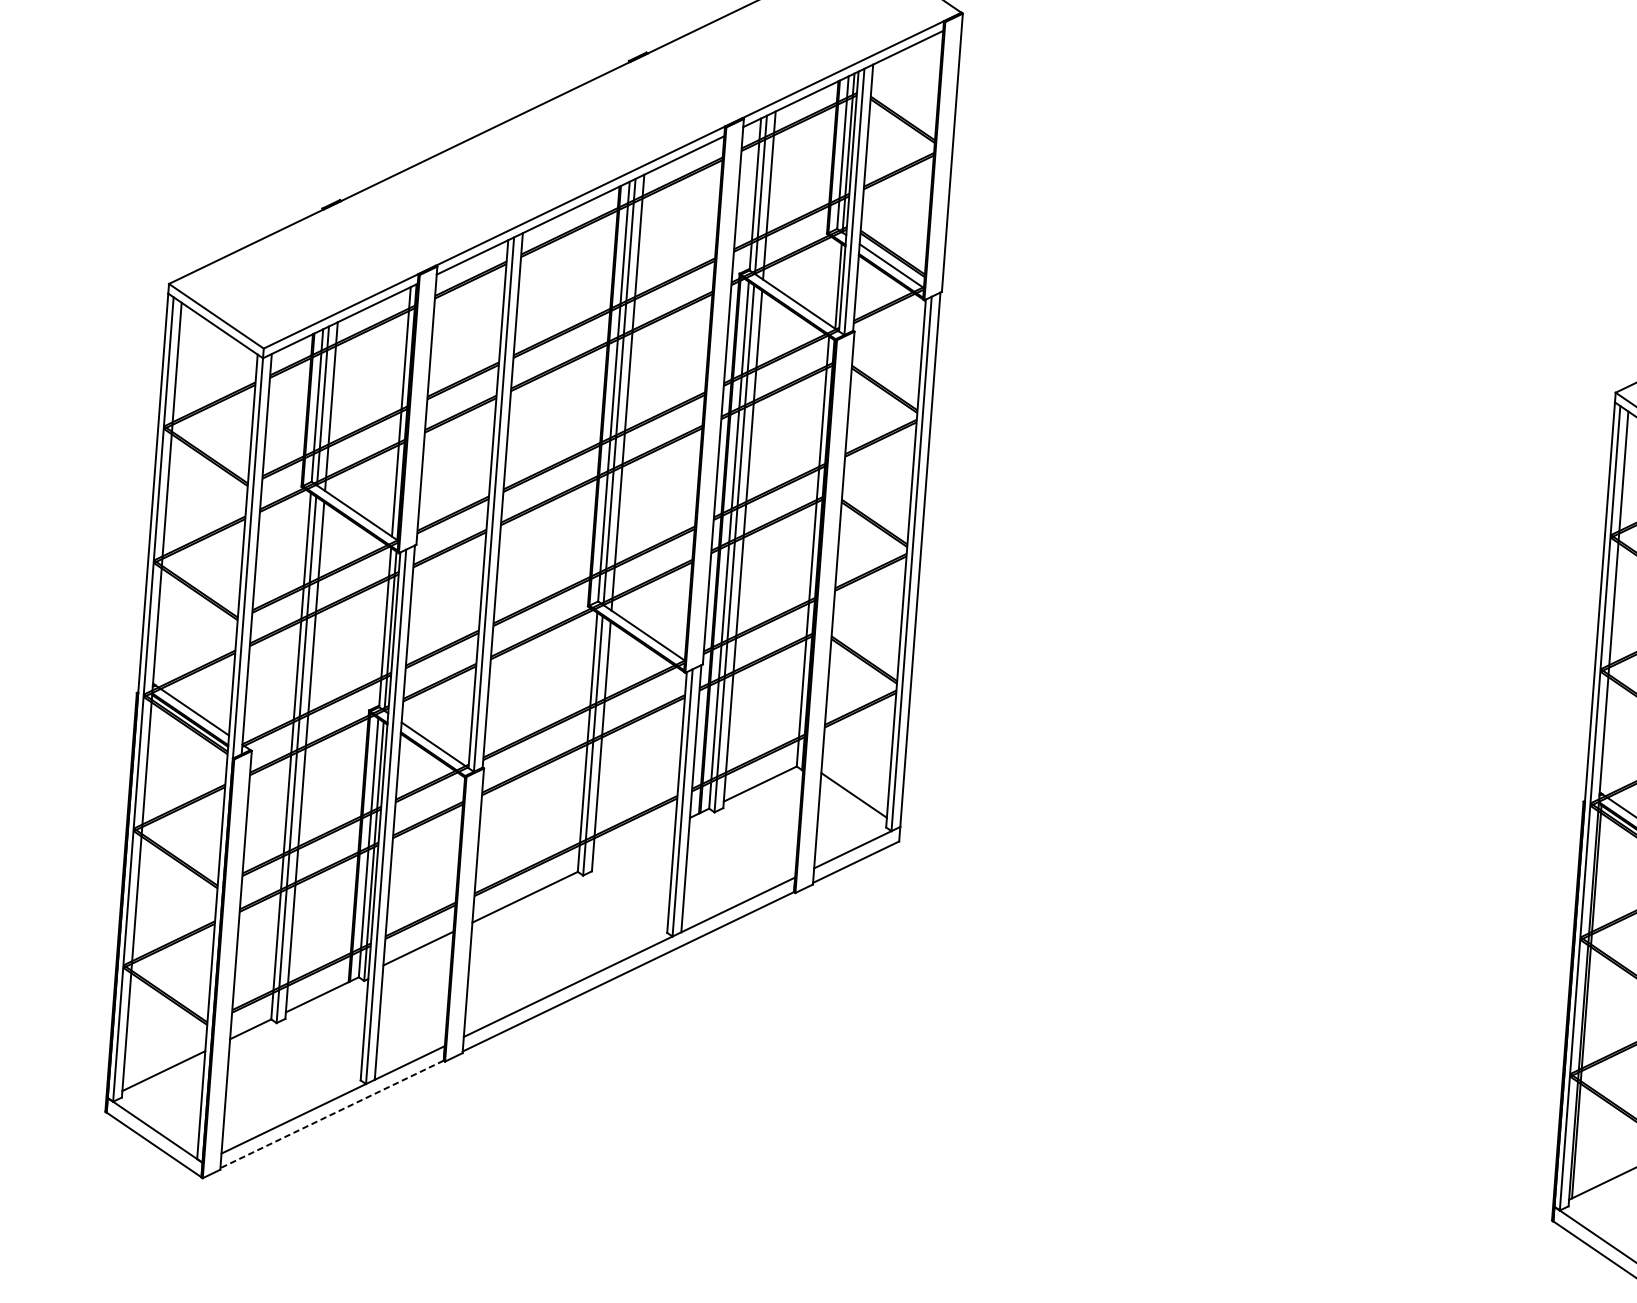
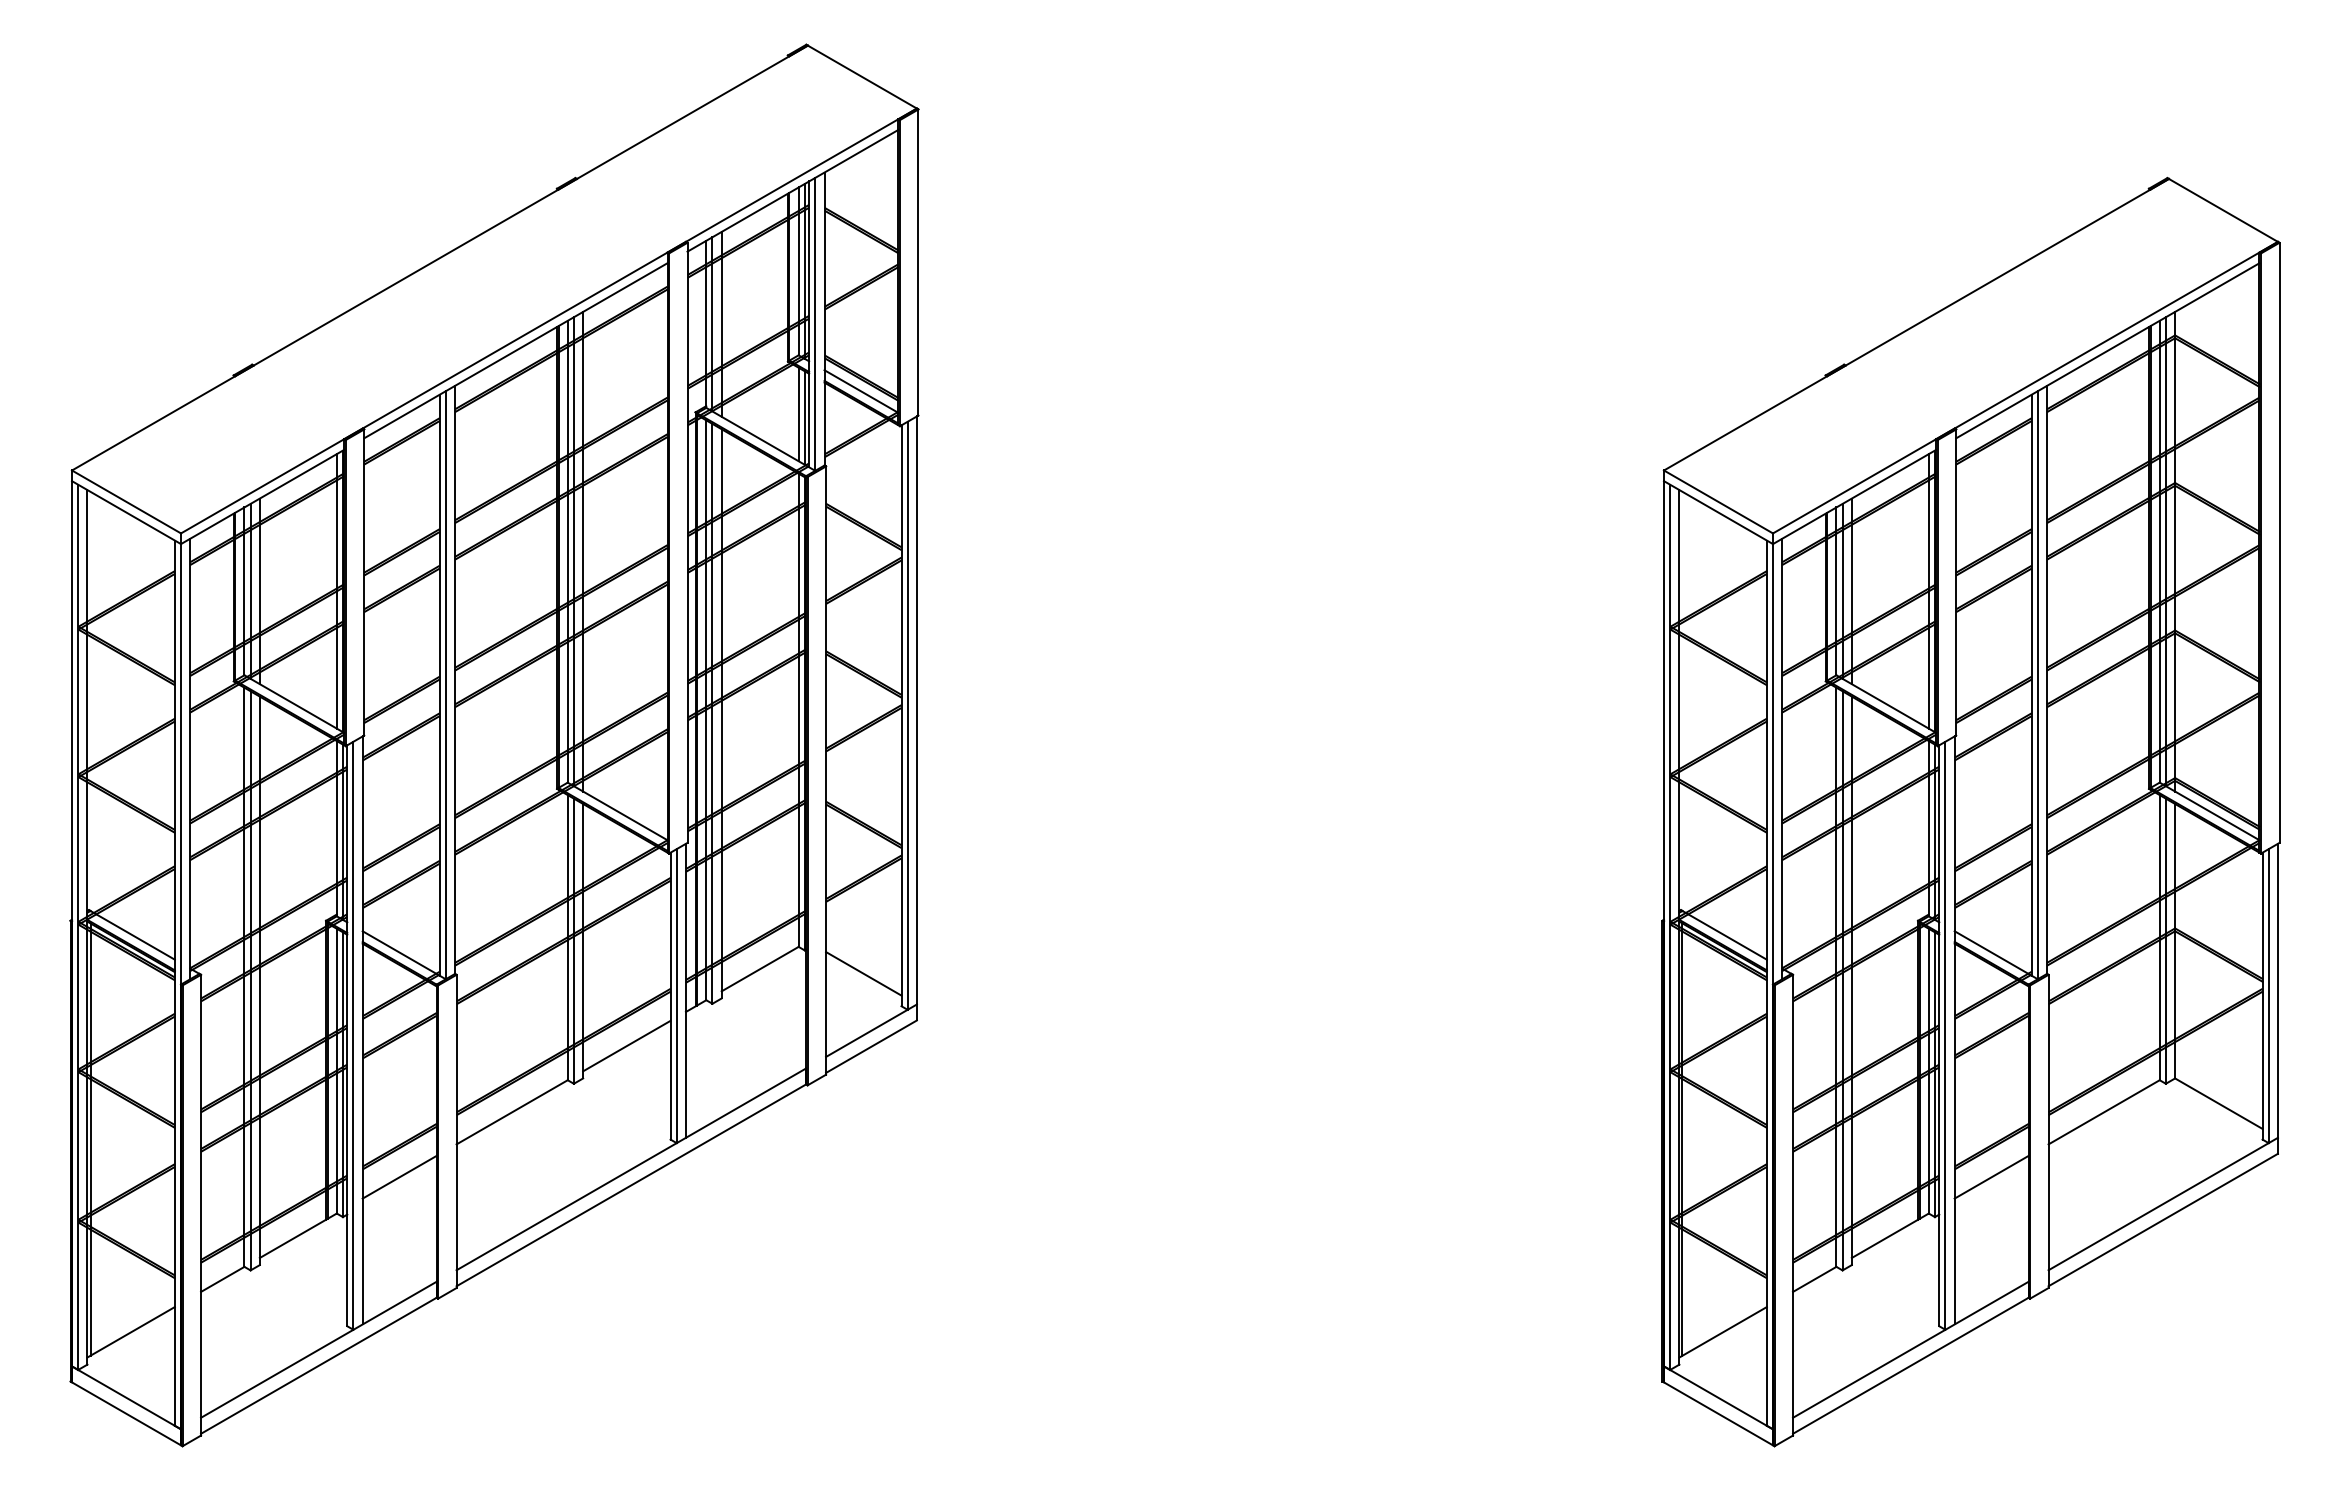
line: (833, 282) -> (798, 414), added
line: (633, 844) -> (626, 1045), added
line: (140, 893) -> (90, 1139), added
line: (331, 1114) -> (318, 1365), dashed -> solid

